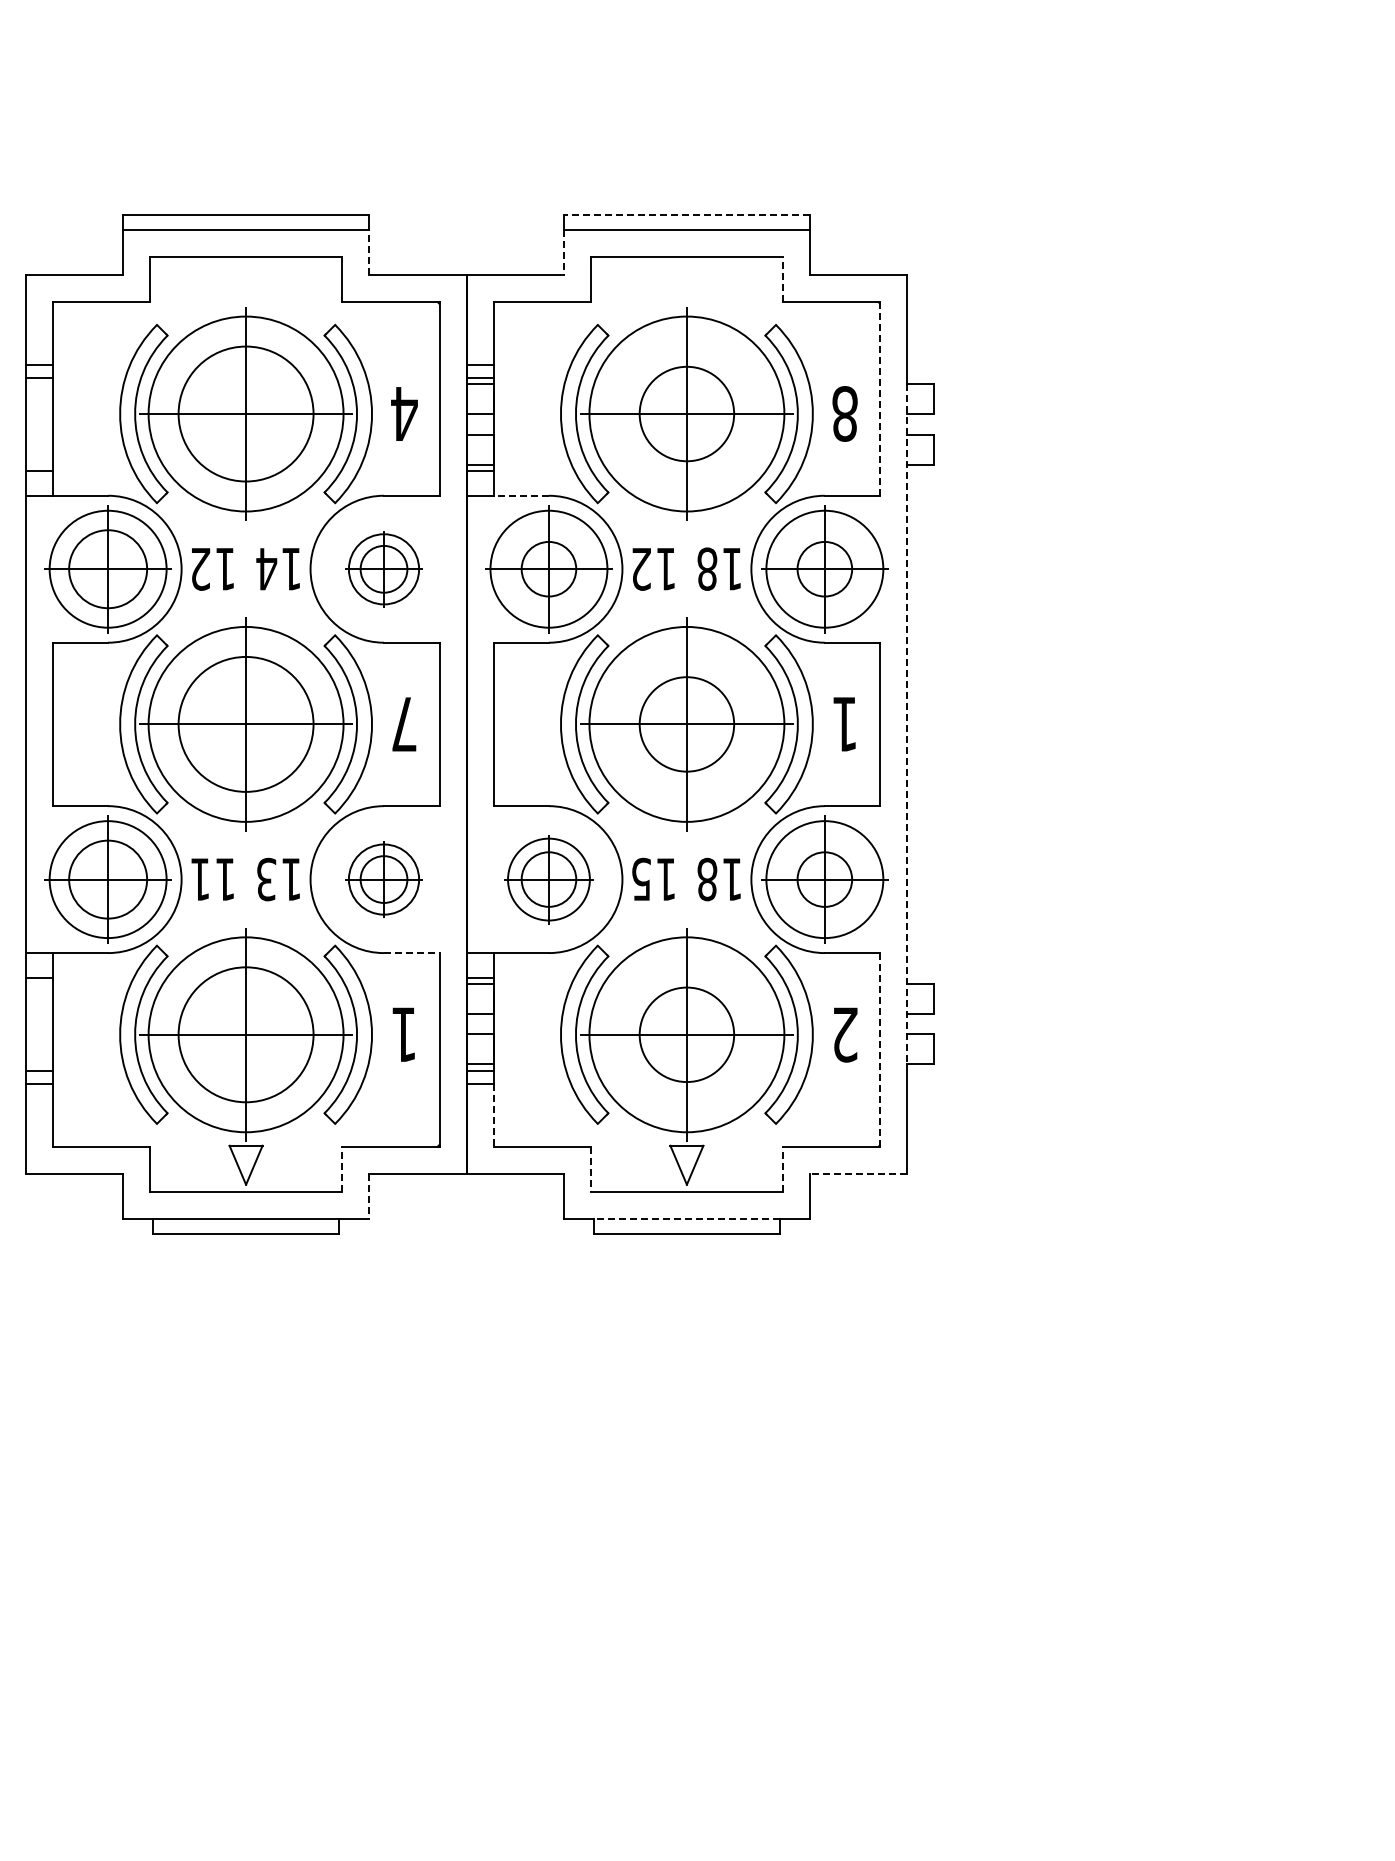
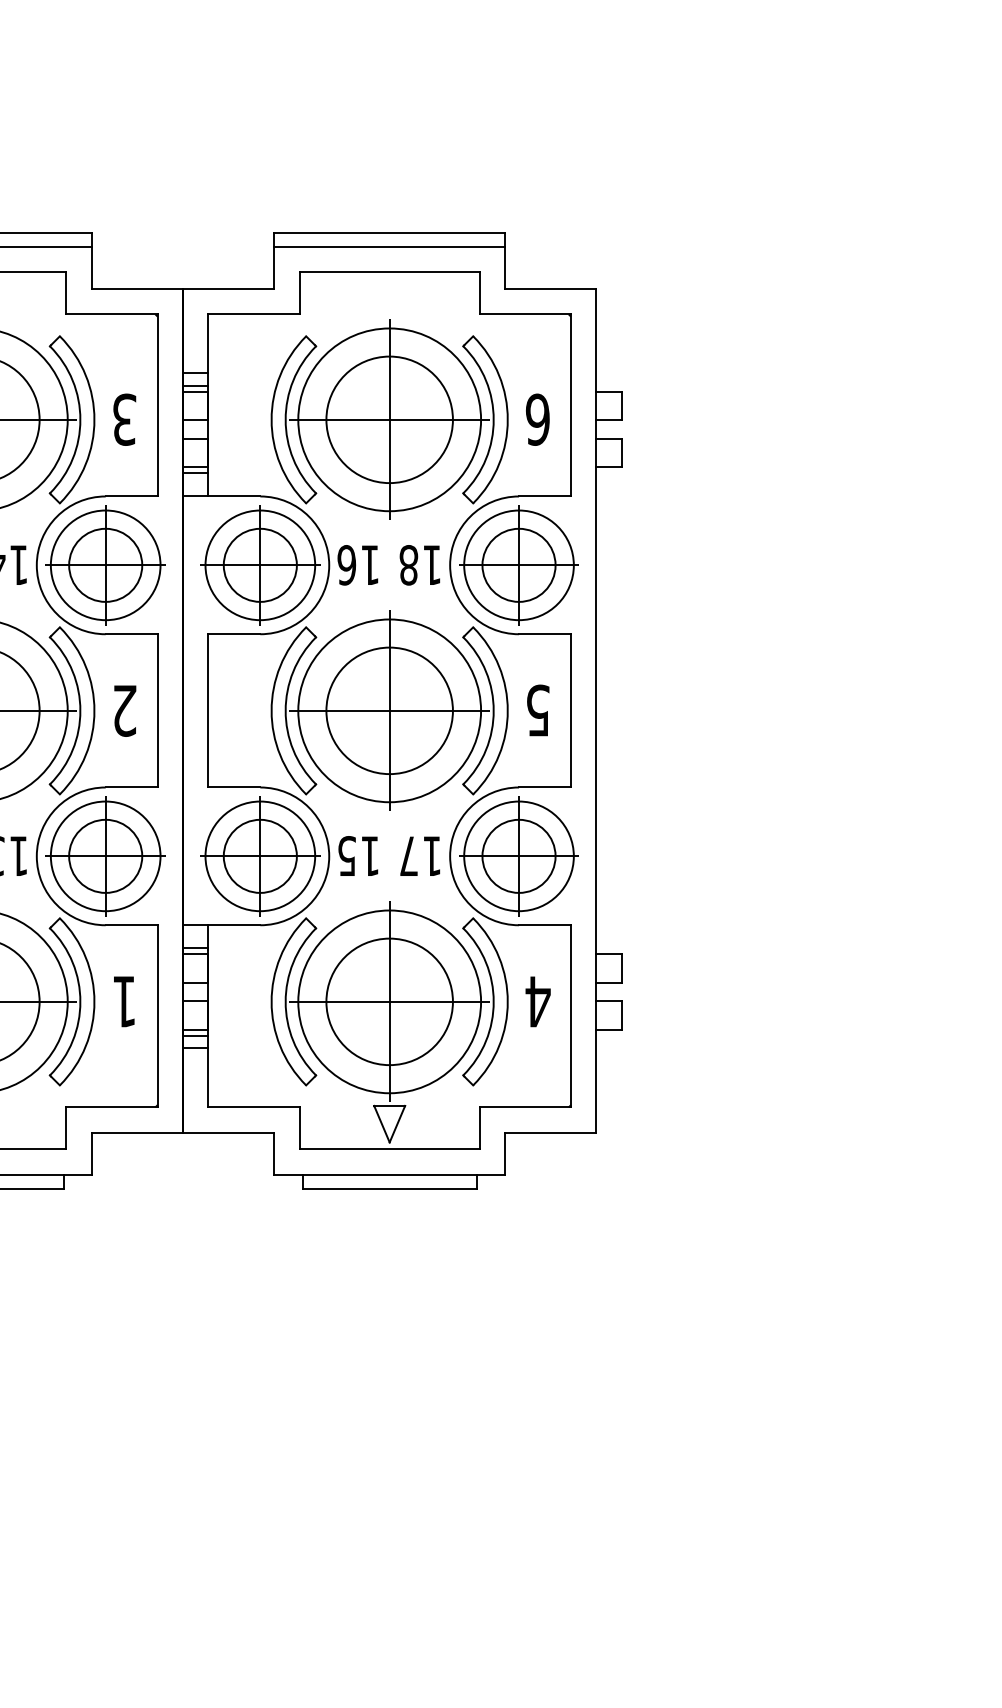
line: (686, 214) -> (389, 232), dashed -> solid
line: (369, 251) -> (92, 267), dashed -> solid
line: (563, 252) -> (273, 268), dashed -> solid
line: (782, 278) -> (479, 292), dashed -> solid
line: (880, 398) -> (571, 405), dashed -> solid
text: (404, 413) -> (124, 419), 4 -> 3
circle: (686, 413) -> (389, 419), size x1.43
text: (844, 413) -> (537, 419), 8 -> 6
line: (521, 495) -> (234, 496), dashed -> solid
text: (641, 568) -> (347, 564), 12 -> 16
part: (383, 569) -> (105, 565), size x1.67
circle: (548, 569) -> (259, 565), size x1.43
circle: (824, 569) -> (518, 565), size x1.43
circle: (686, 723) -> (389, 709), size x1.43
text: (845, 723) -> (538, 709), 1 -> 5
text: (404, 724) -> (124, 710), 7 -> 2
line: (907, 724) -> (596, 710), dashed -> solid
part: (383, 879) -> (105, 856), size x1.67
part: (548, 879) -> (259, 856), size x1.43
text: (707, 879) -> (408, 856), 18 -> 17
circle: (824, 879) -> (518, 856), size x1.43
line: (411, 953) -> (131, 925), dashed -> solid
circle: (686, 1034) -> (389, 1001), size x1.43
text: (844, 1034) -> (537, 1001), 2 -> 4
line: (880, 1049) -> (571, 1015), dashed -> solid
line: (493, 1116) -> (208, 1078), dashed -> solid
line: (342, 1169) -> (66, 1128), dashed -> solid
line: (782, 1169) -> (479, 1128), dashed -> solid
line: (590, 1170) -> (299, 1129), dashed -> solid
line: (858, 1174) -> (550, 1132), dashed -> solid
line: (369, 1197) -> (92, 1154), dashed -> solid
line: (686, 1219) -> (389, 1175), dashed -> solid

